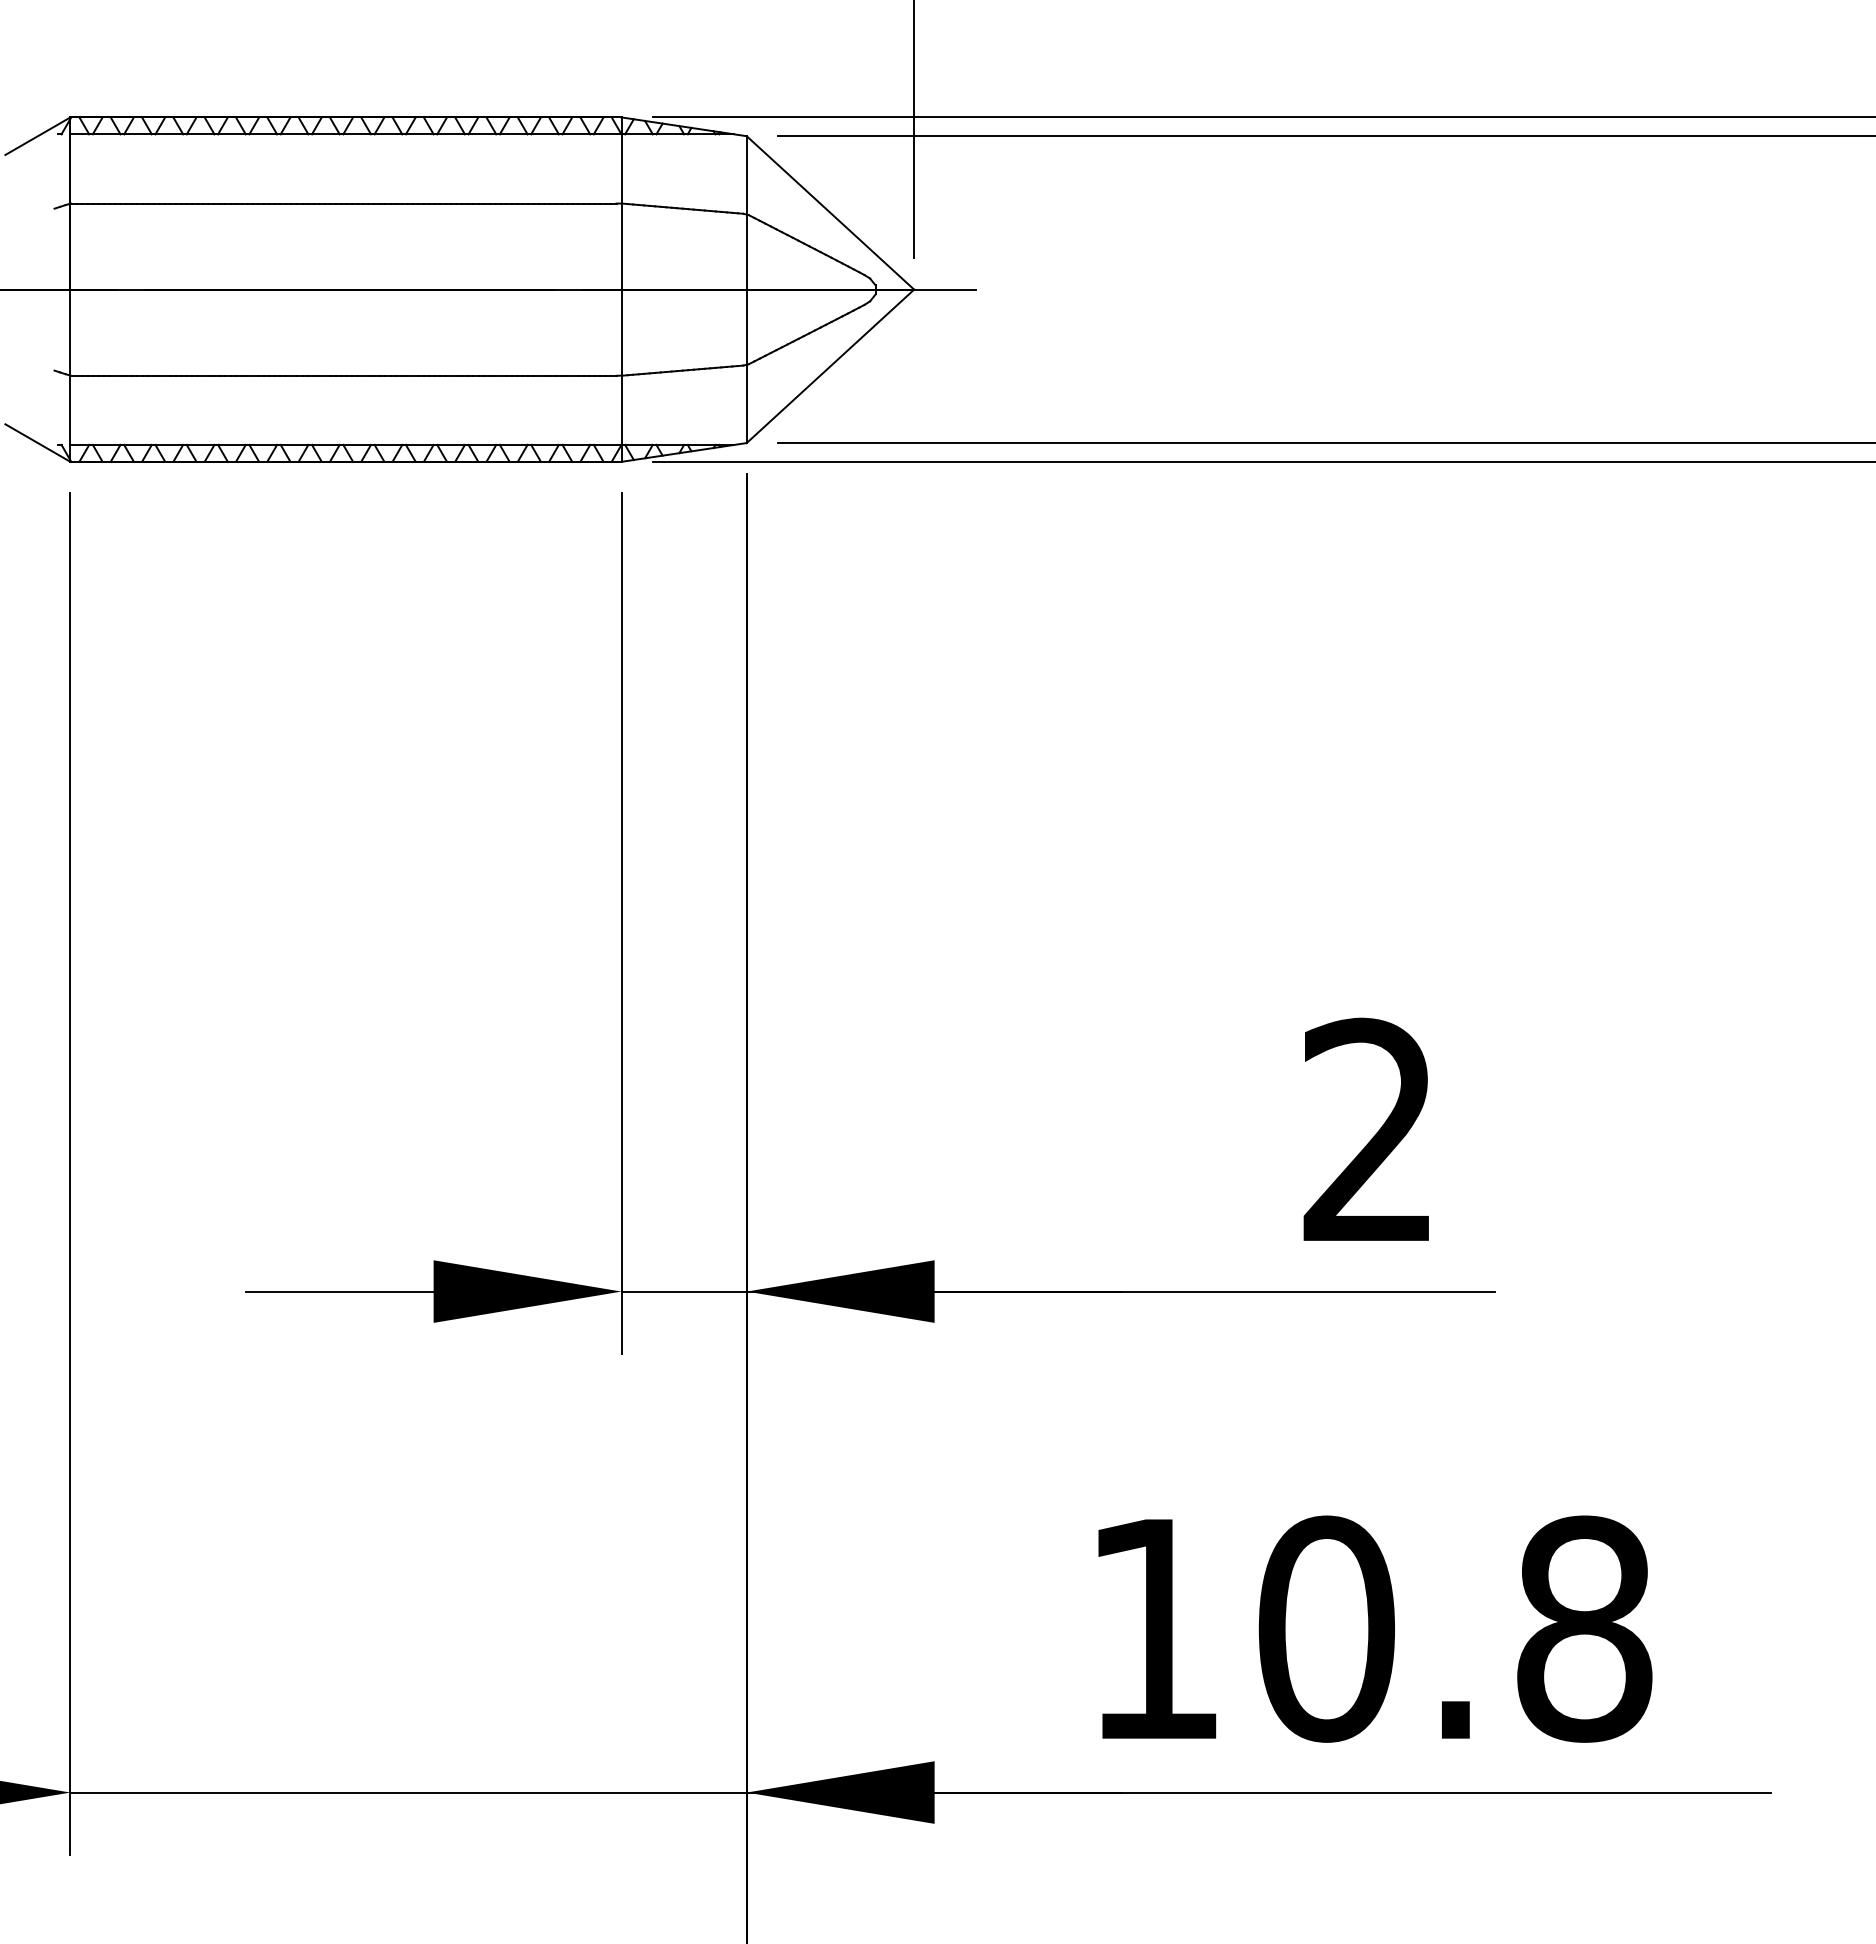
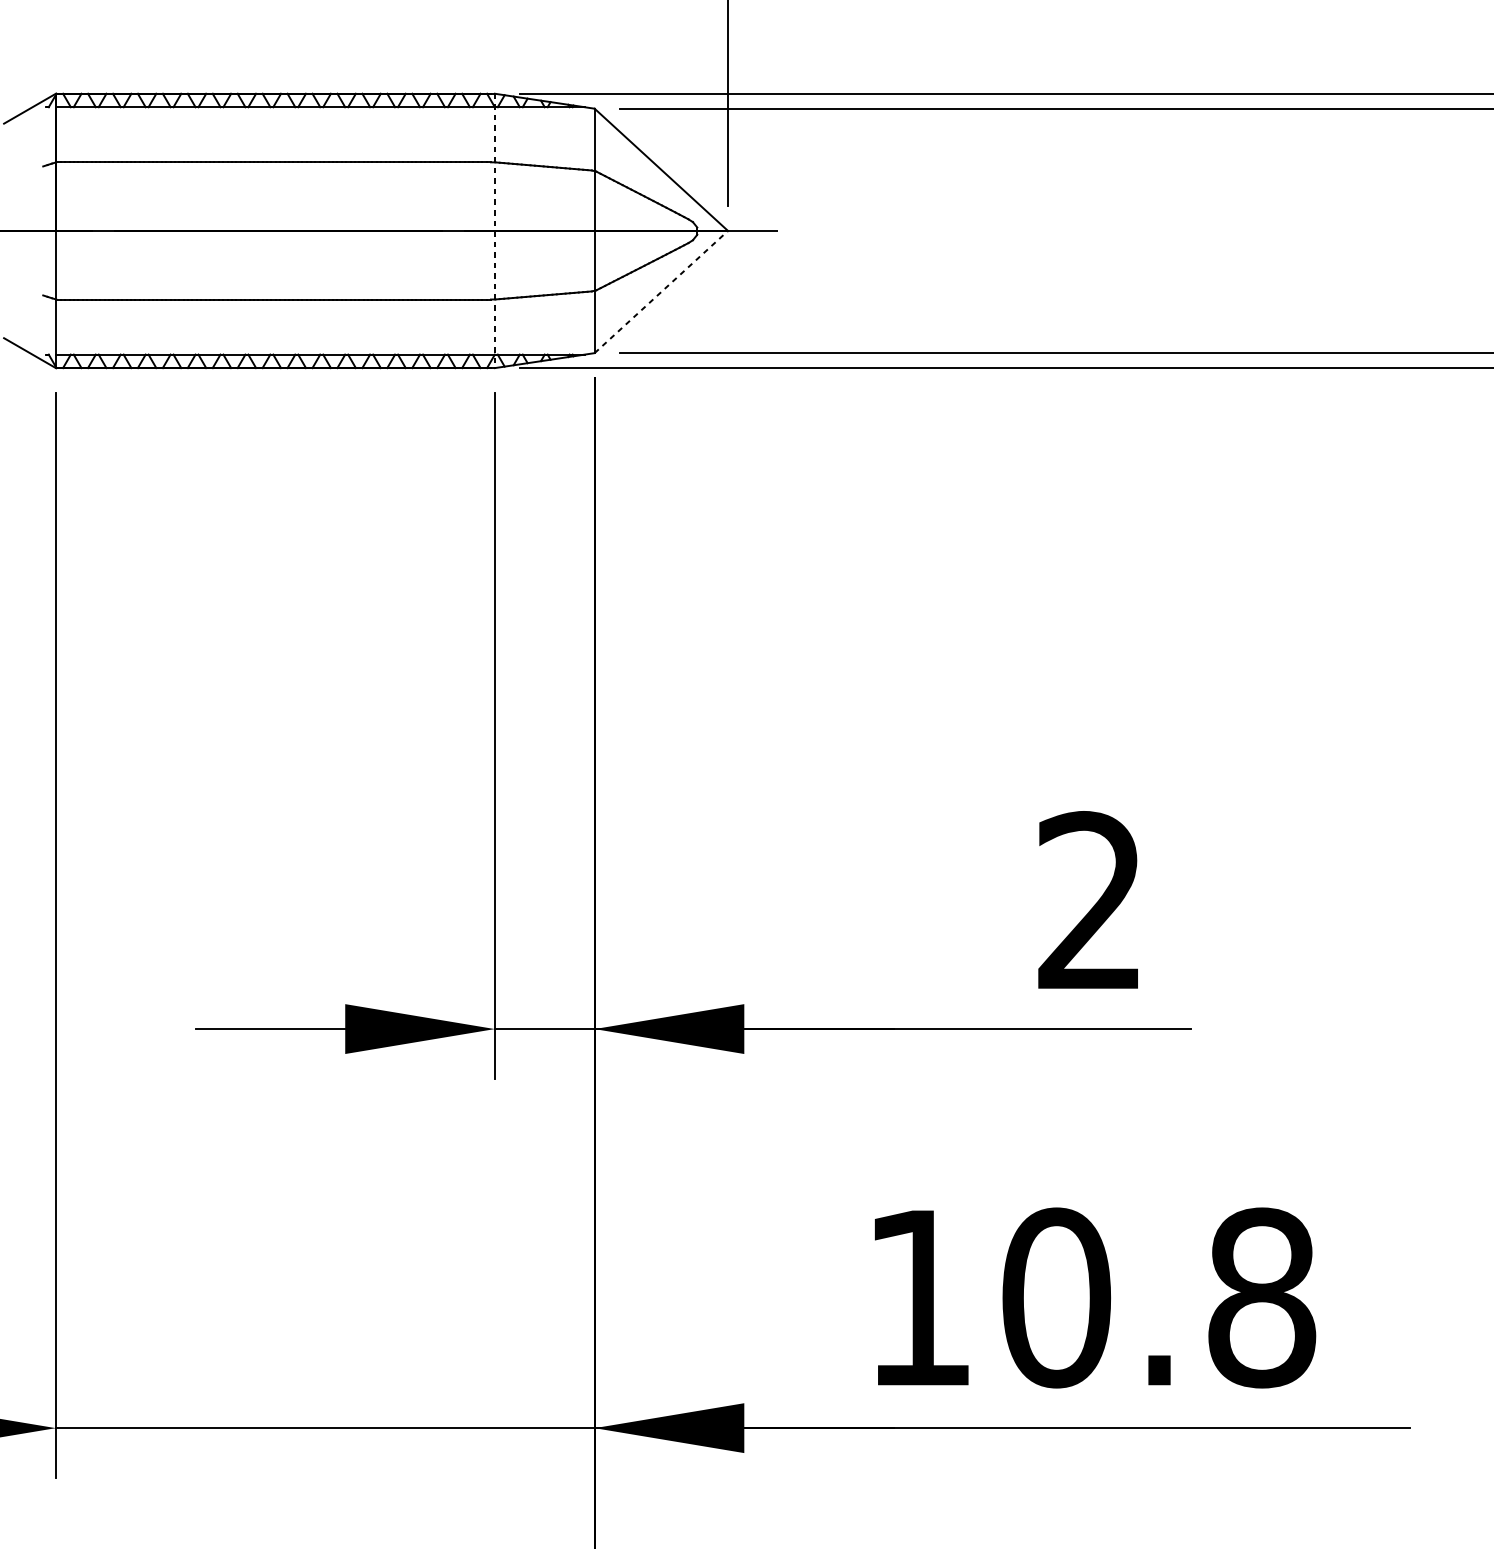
line: (621, 290) -> (494, 231), solid -> dashed
line: (830, 366) -> (661, 292), solid -> dashed

